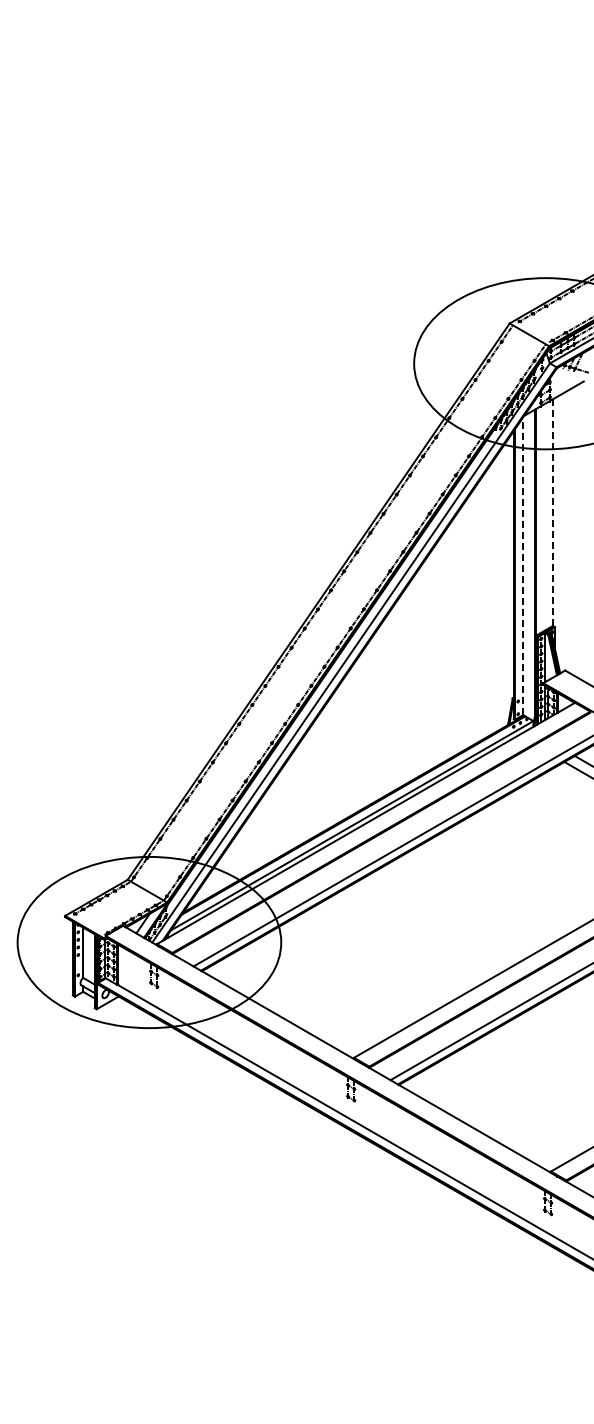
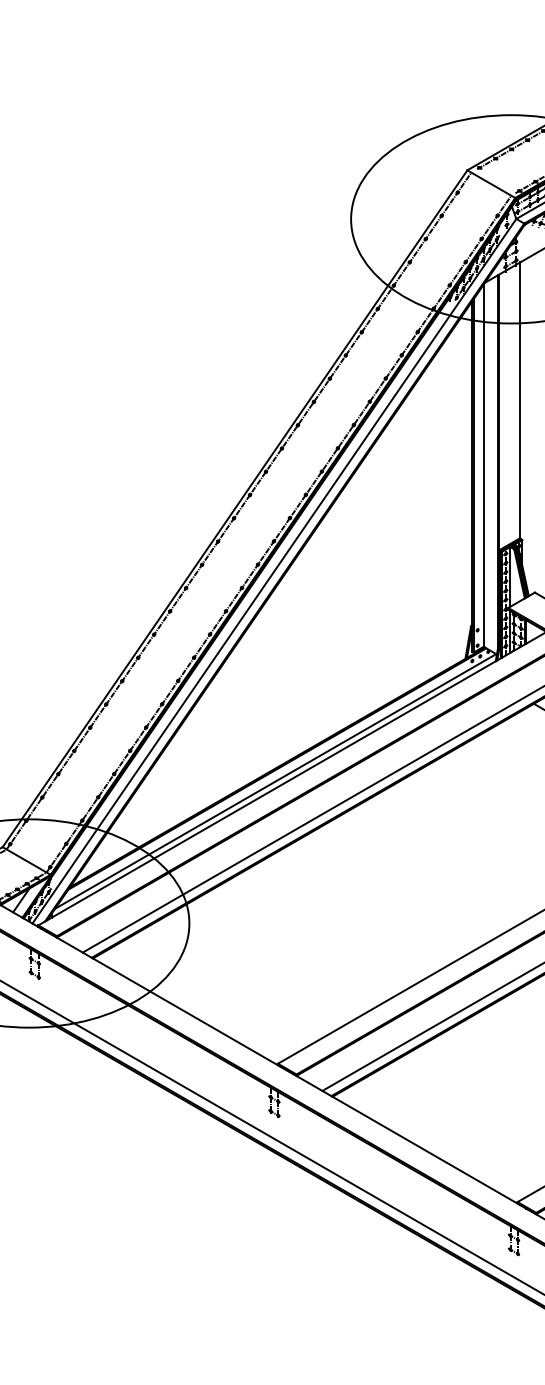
line: (553, 512) -> (520, 400), dashed -> solid
line: (523, 565) -> (484, 464), dashed -> solid

